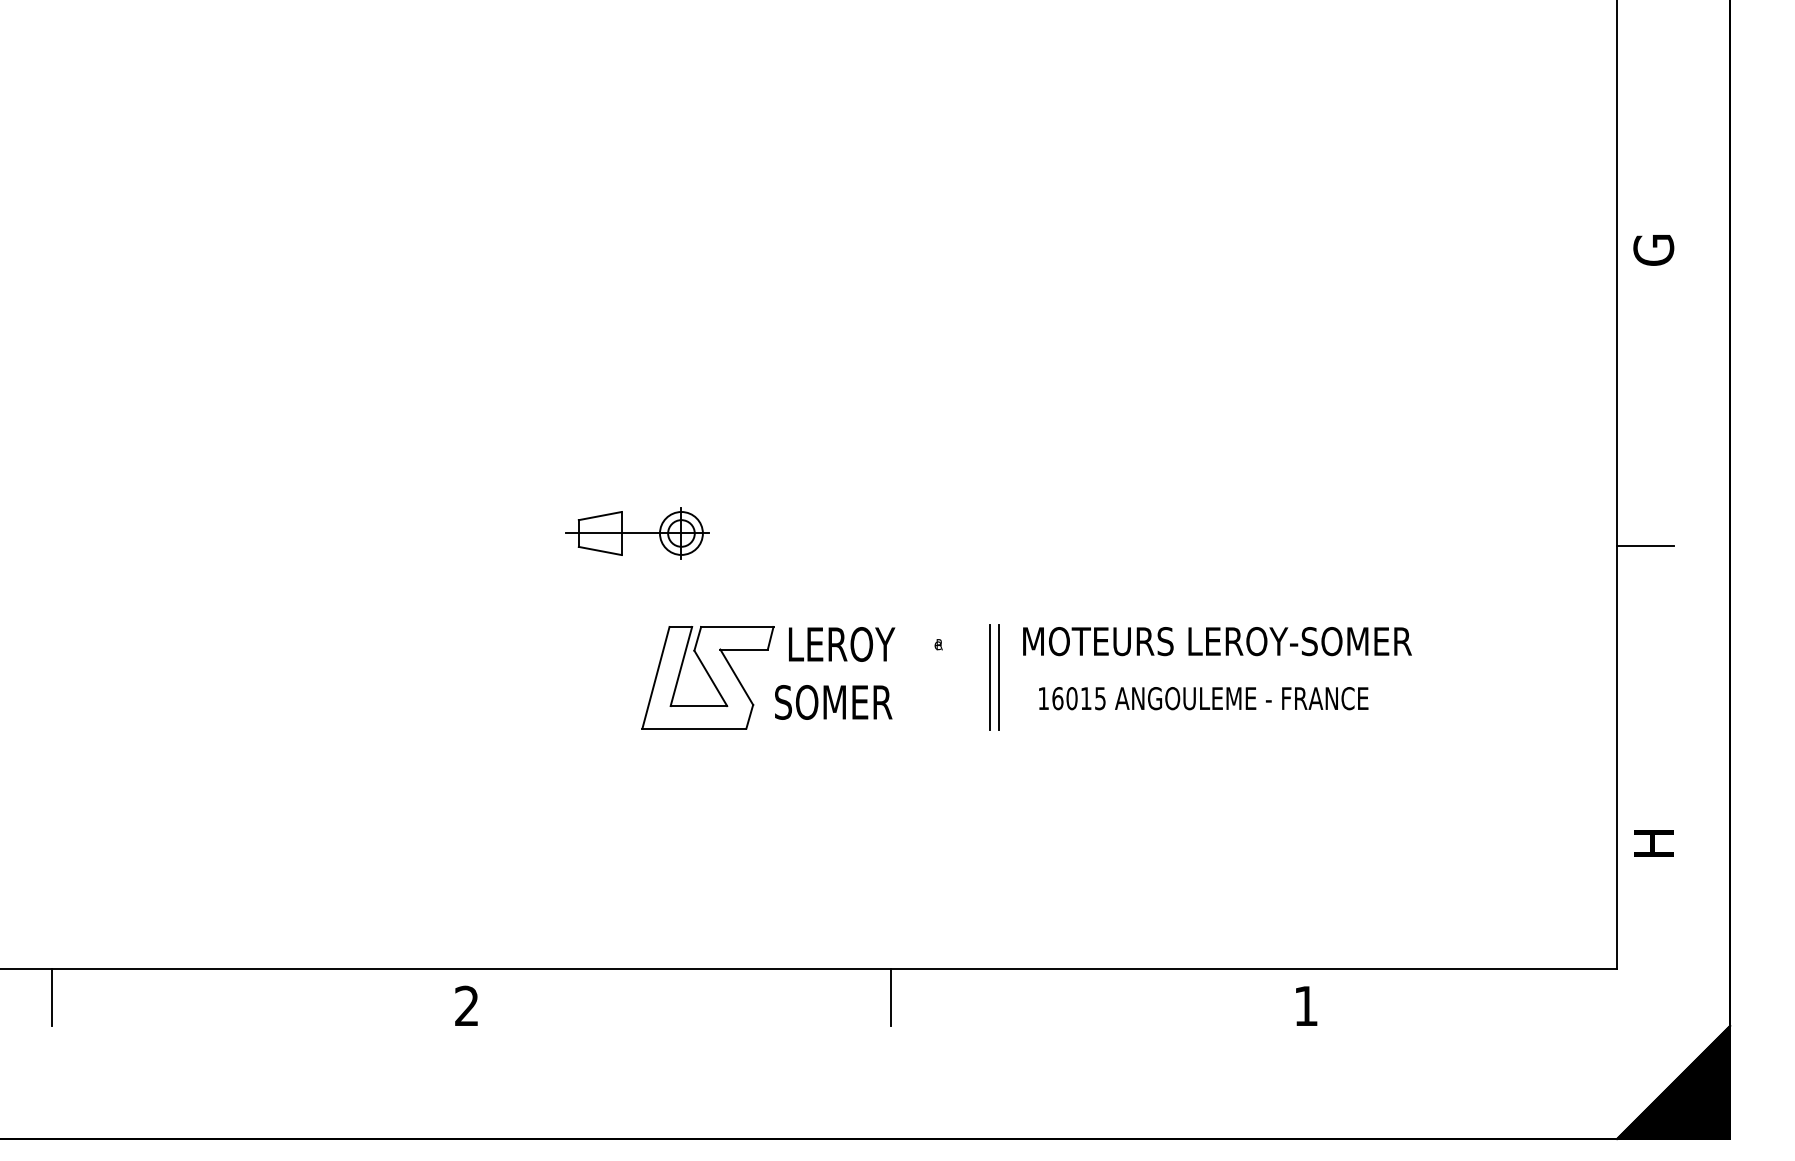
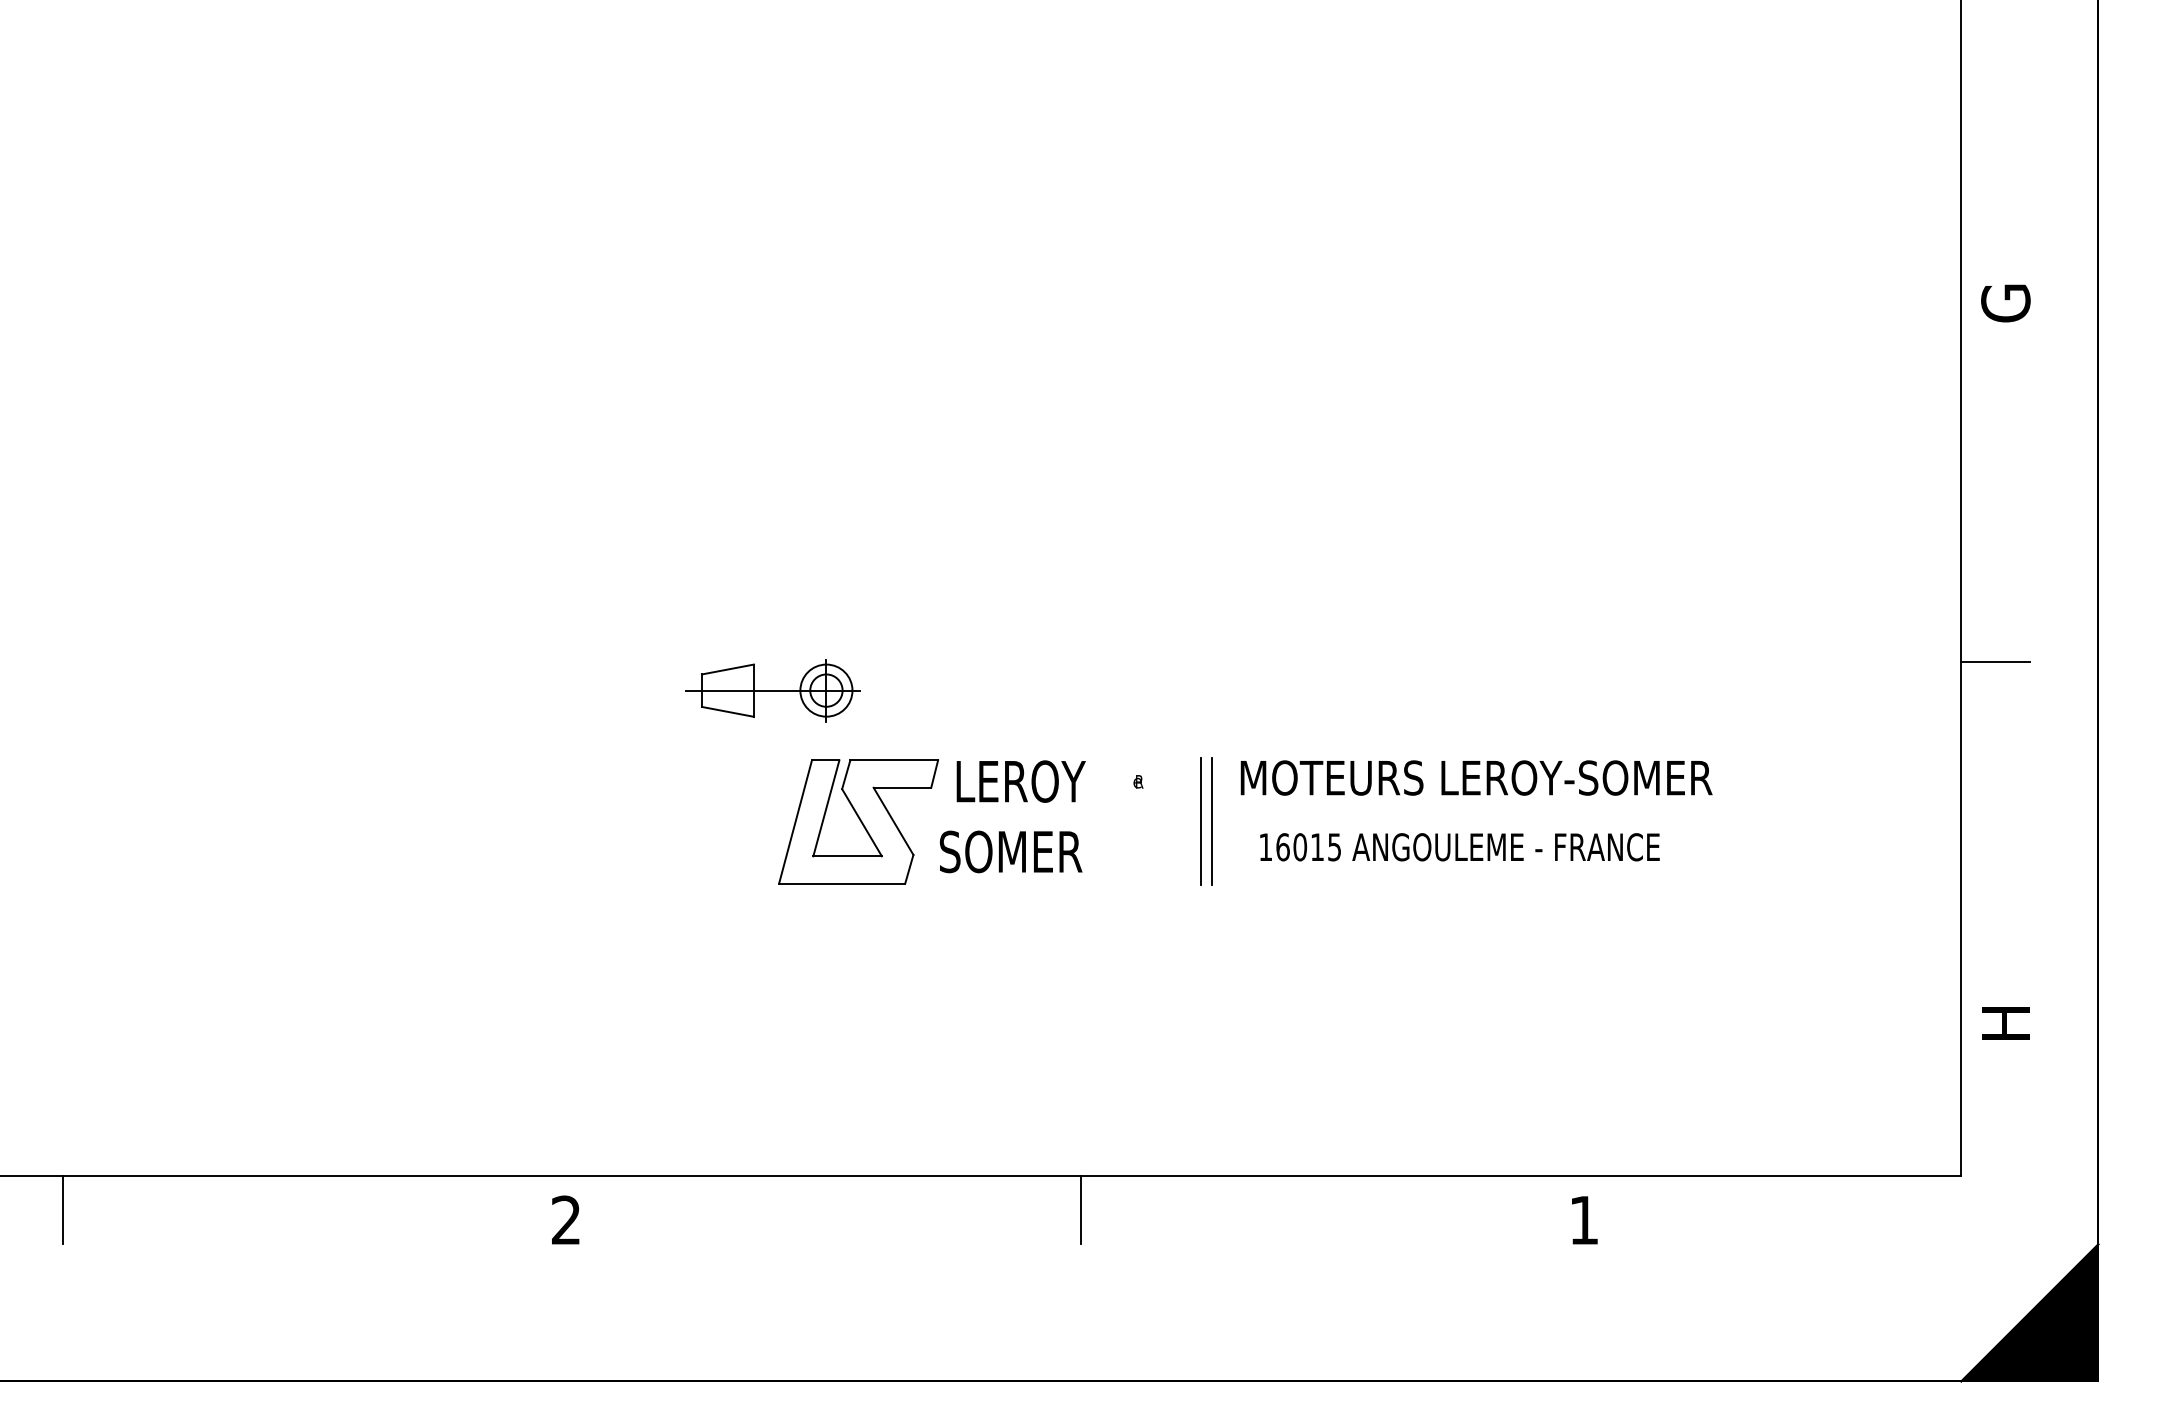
part: (637, 533) -> (773, 690), moved

